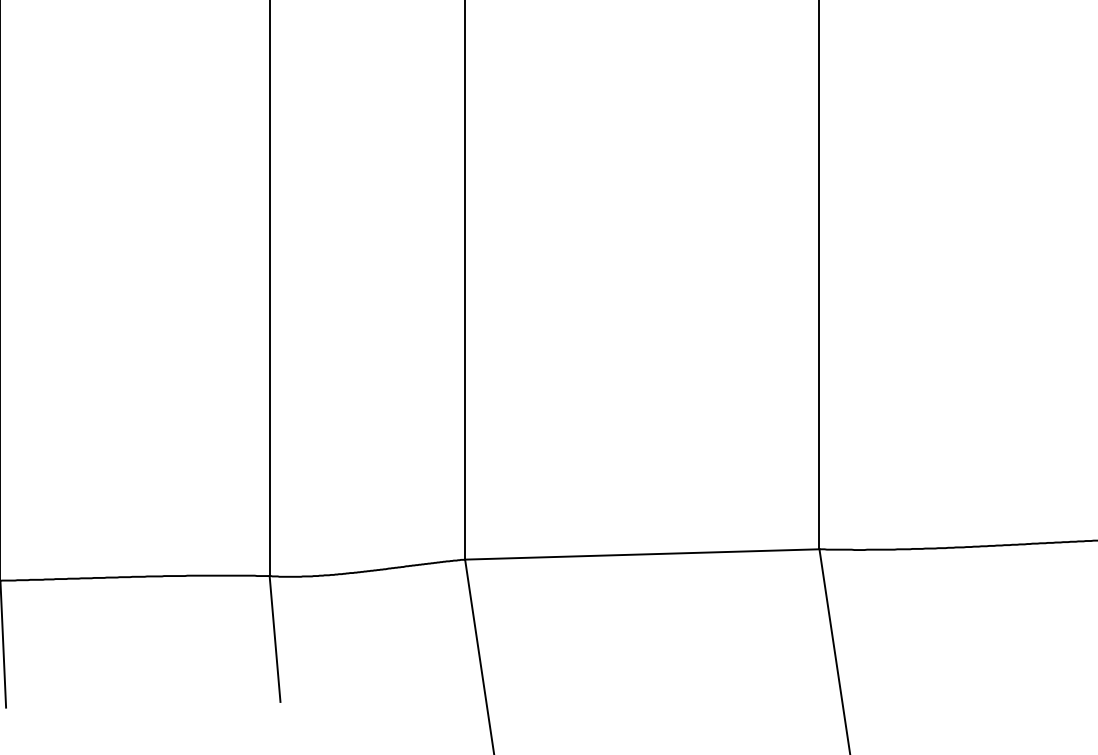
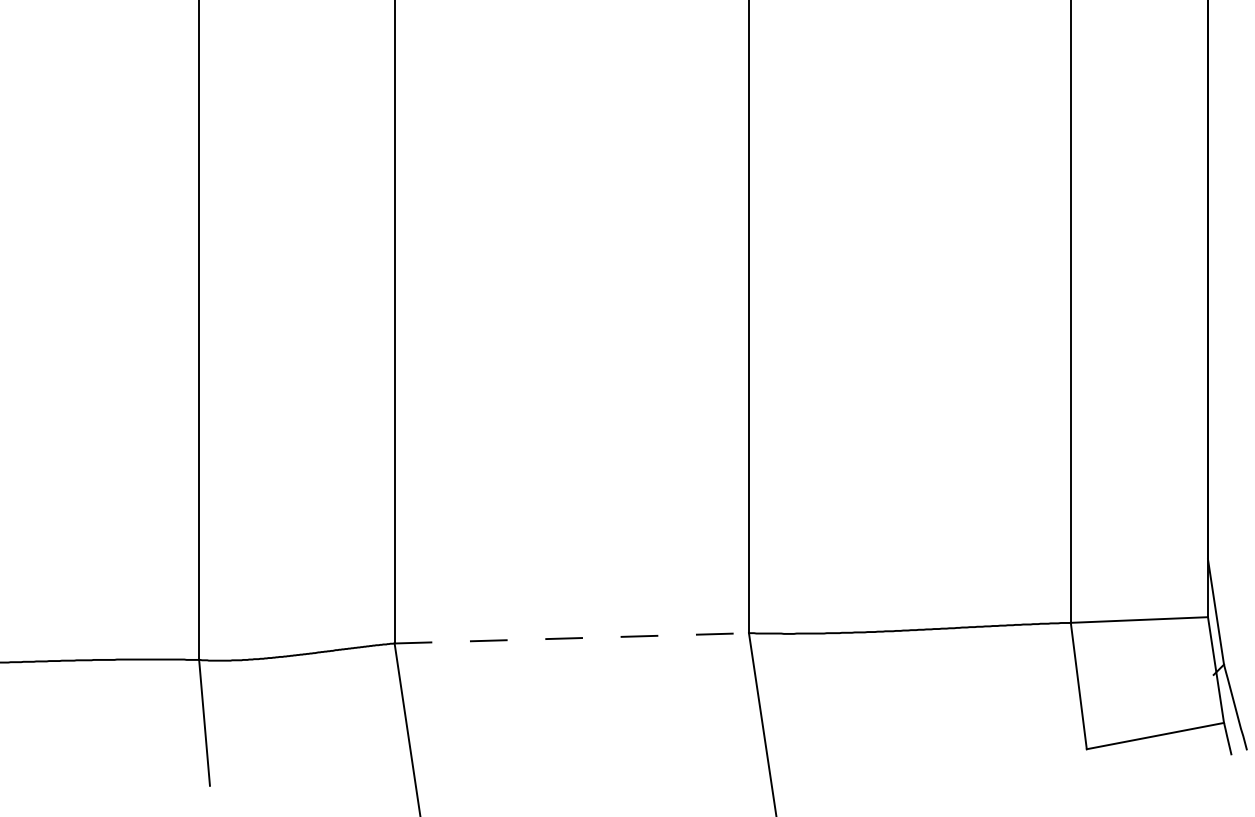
line: (643, 554) -> (572, 638), solid -> dashed

